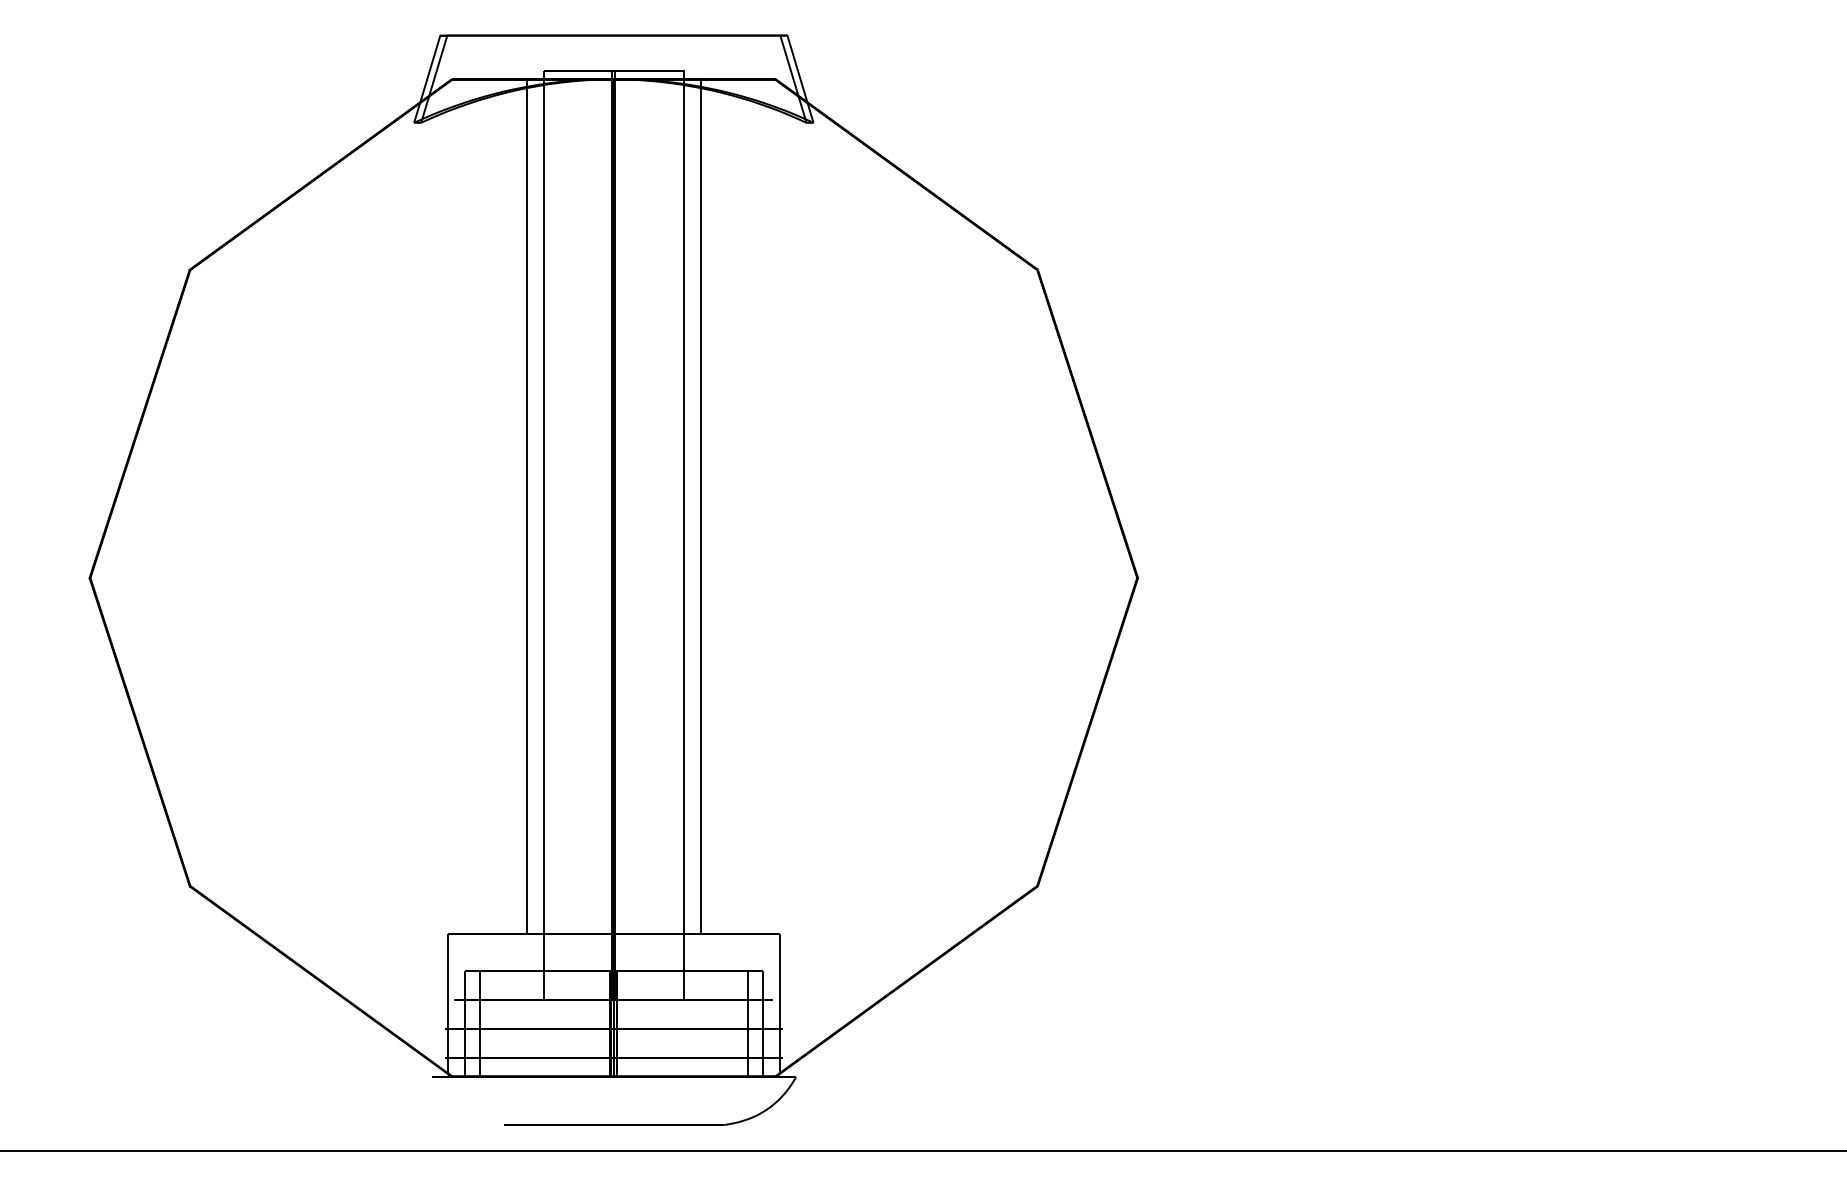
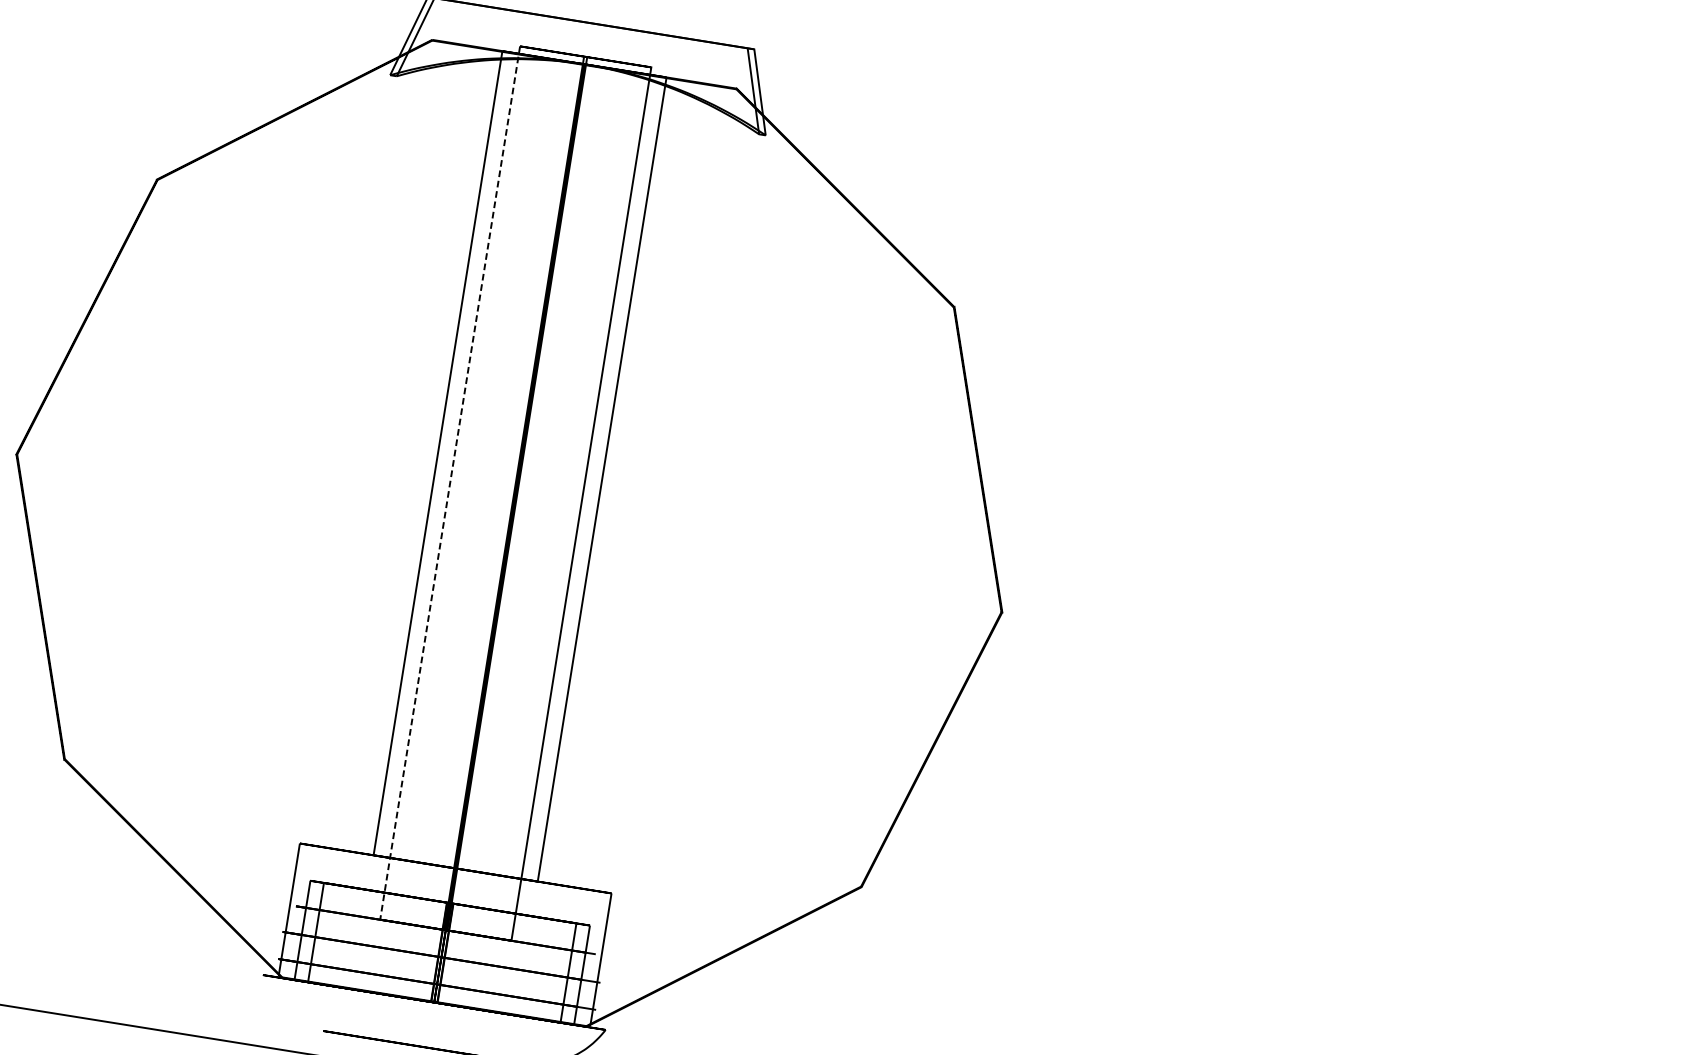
line: (544, 536) -> (450, 483), solid -> dashed

